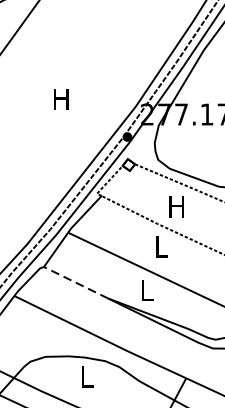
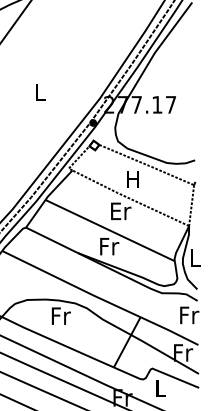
text: (60, 99) -> (39, 92), H -> L
text: (162, 246) -> (121, 211), L -> Er
line: (75, 282) -> (51, 240), dashed -> solid
text: (147, 290) -> (109, 246), L -> Fr
text: (86, 376) -> (60, 315), L -> Fr

